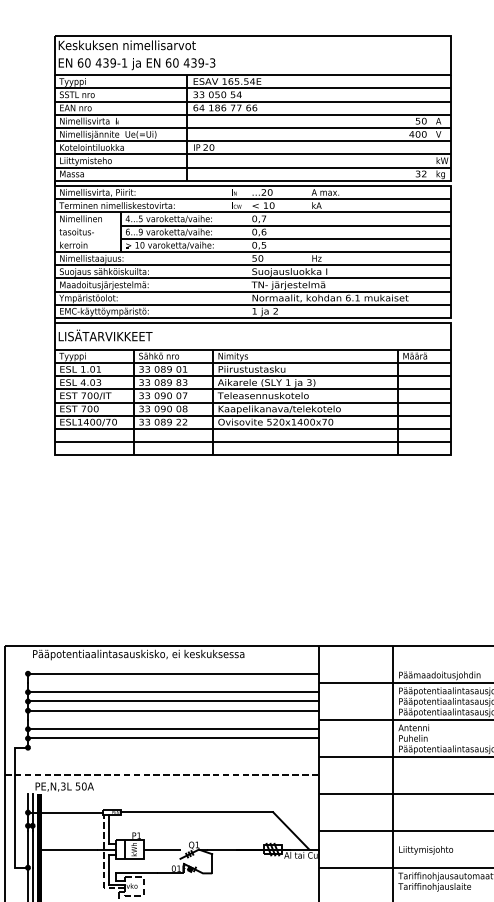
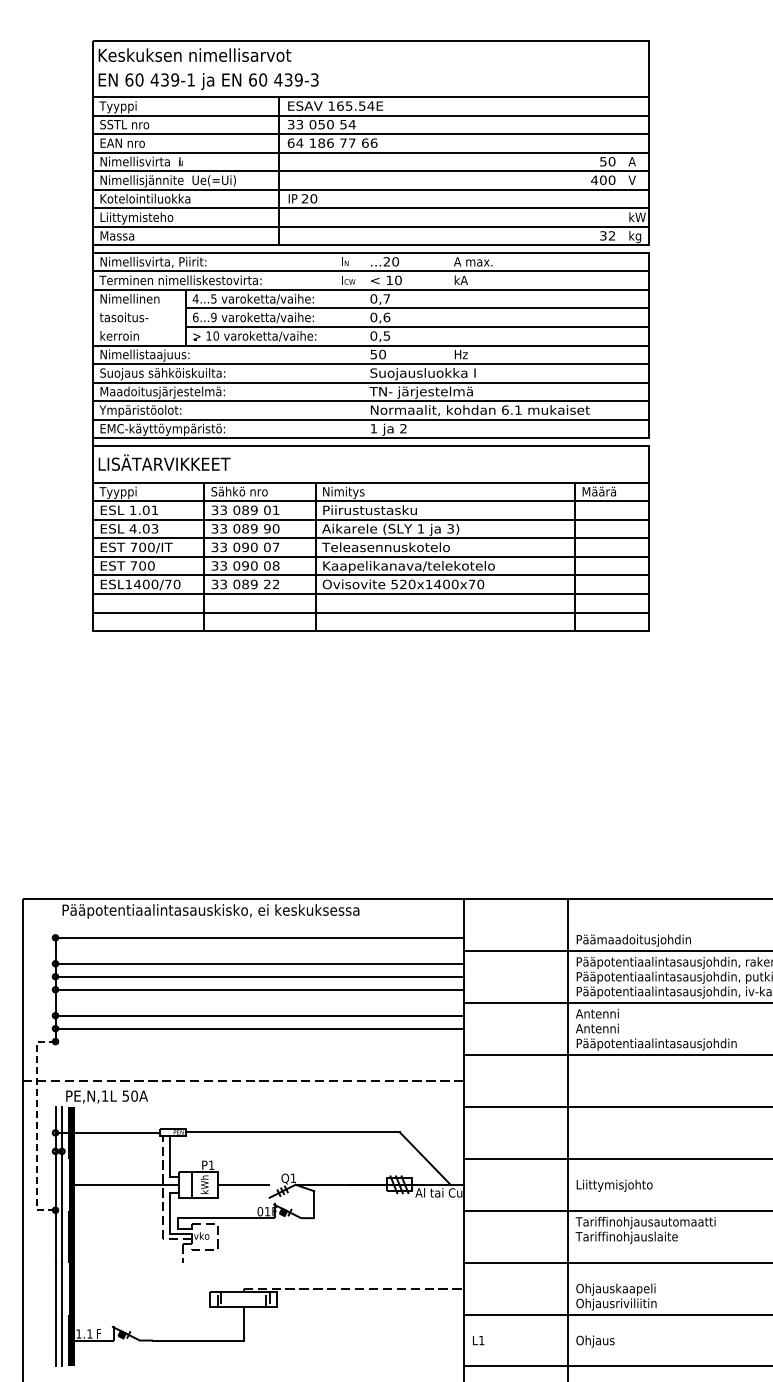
text: (181, 382) -> (271, 528), 83 -> 90
text: (413, 738) -> (597, 1028), Puhelin -> Antenni
text: (62, 786) -> (104, 1095), PE,N,3L -> PE,N,1L
line: (14, 808) -> (36, 1126), solid -> dashed

